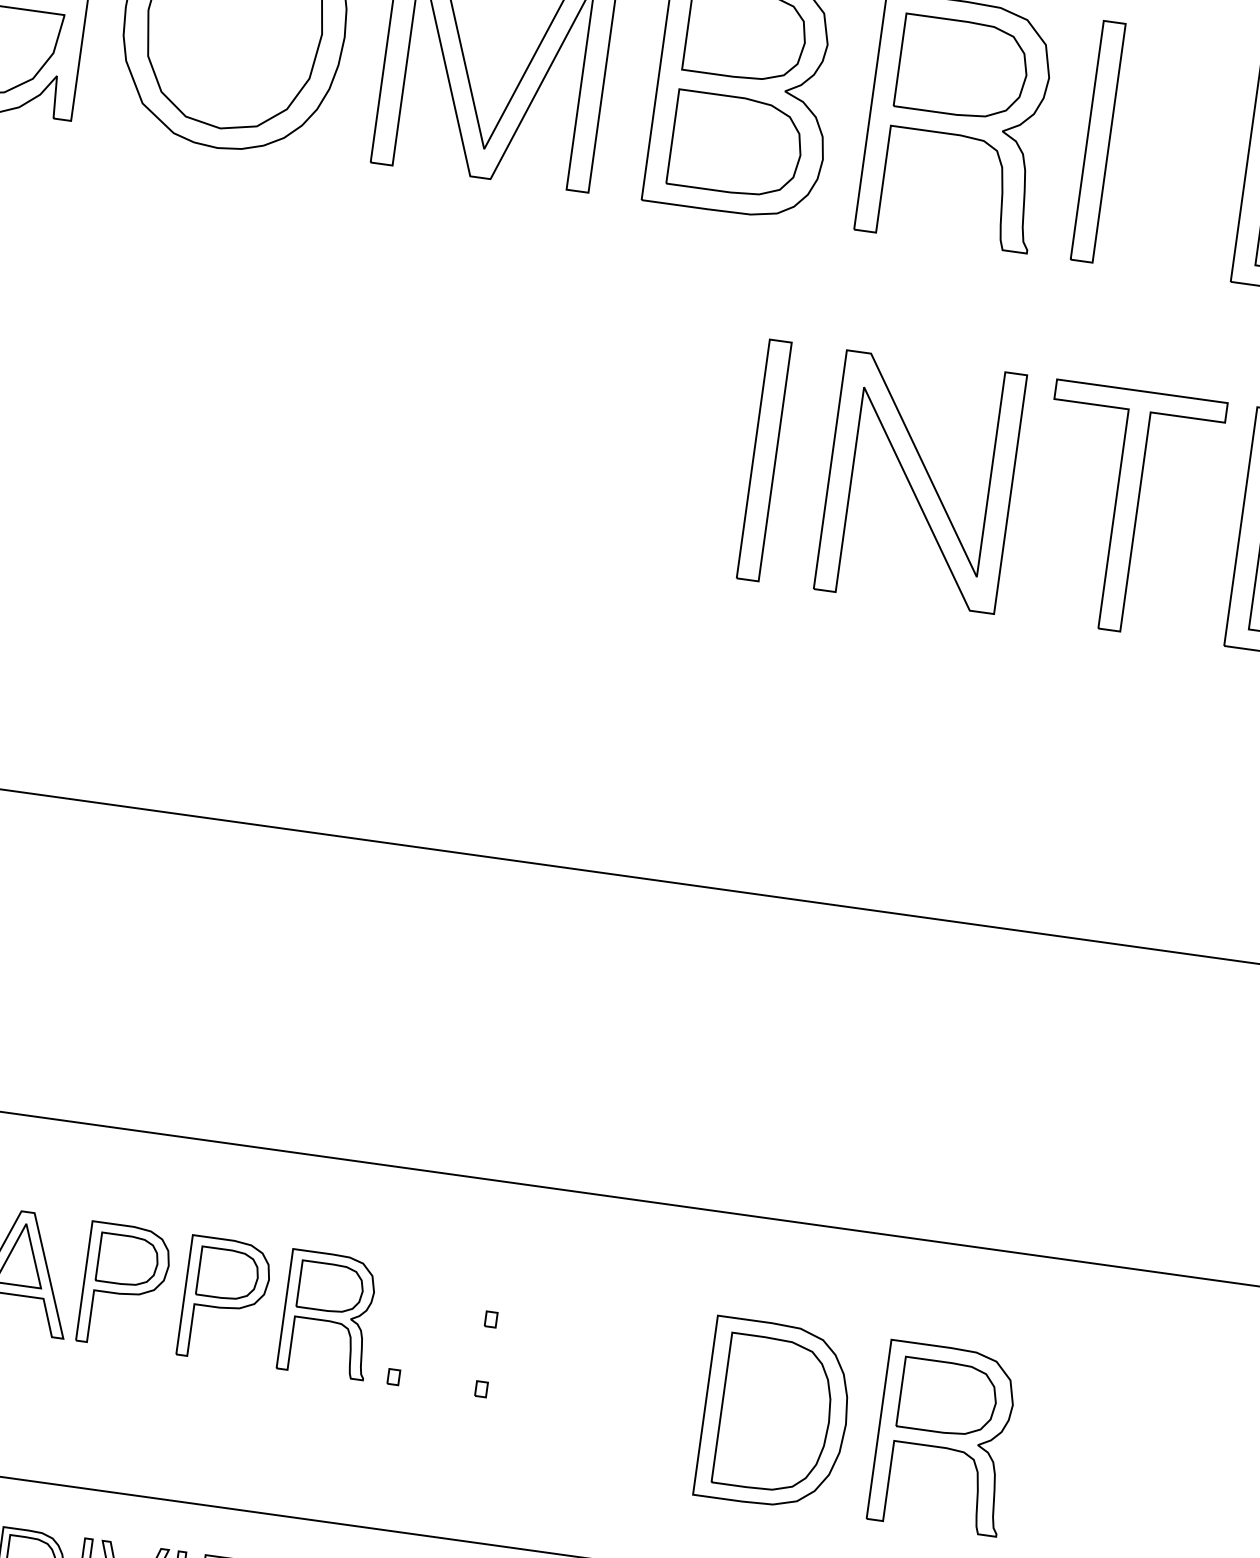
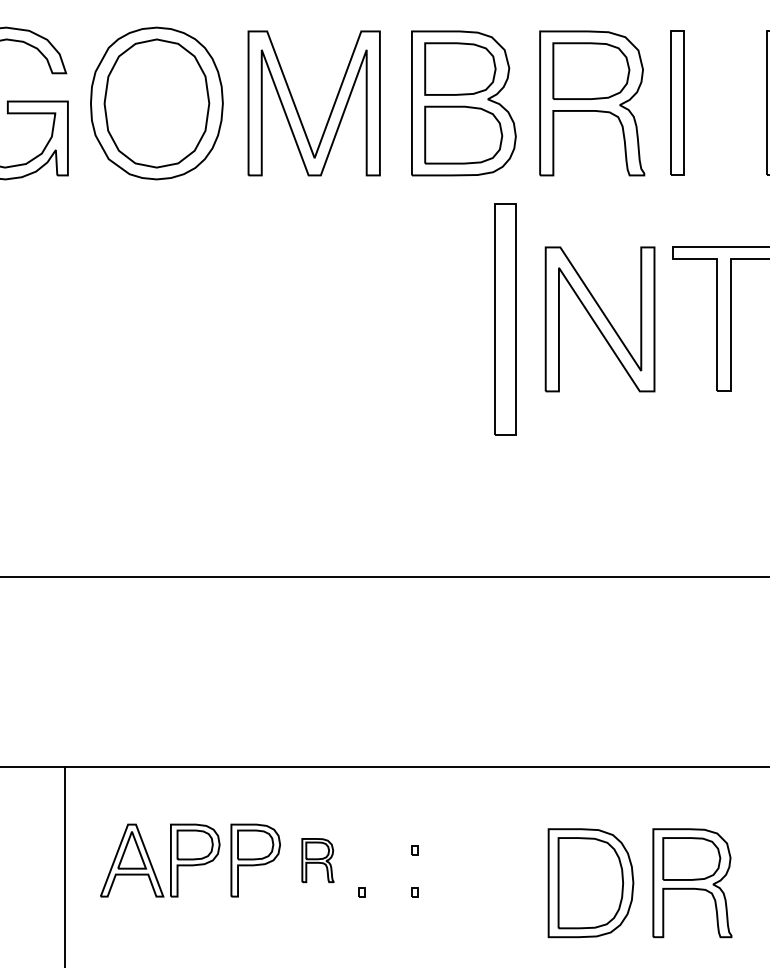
part: (763, 458) -> (505, 318), size x1.6
part: (327, 1314) -> (317, 860), size x0.6

